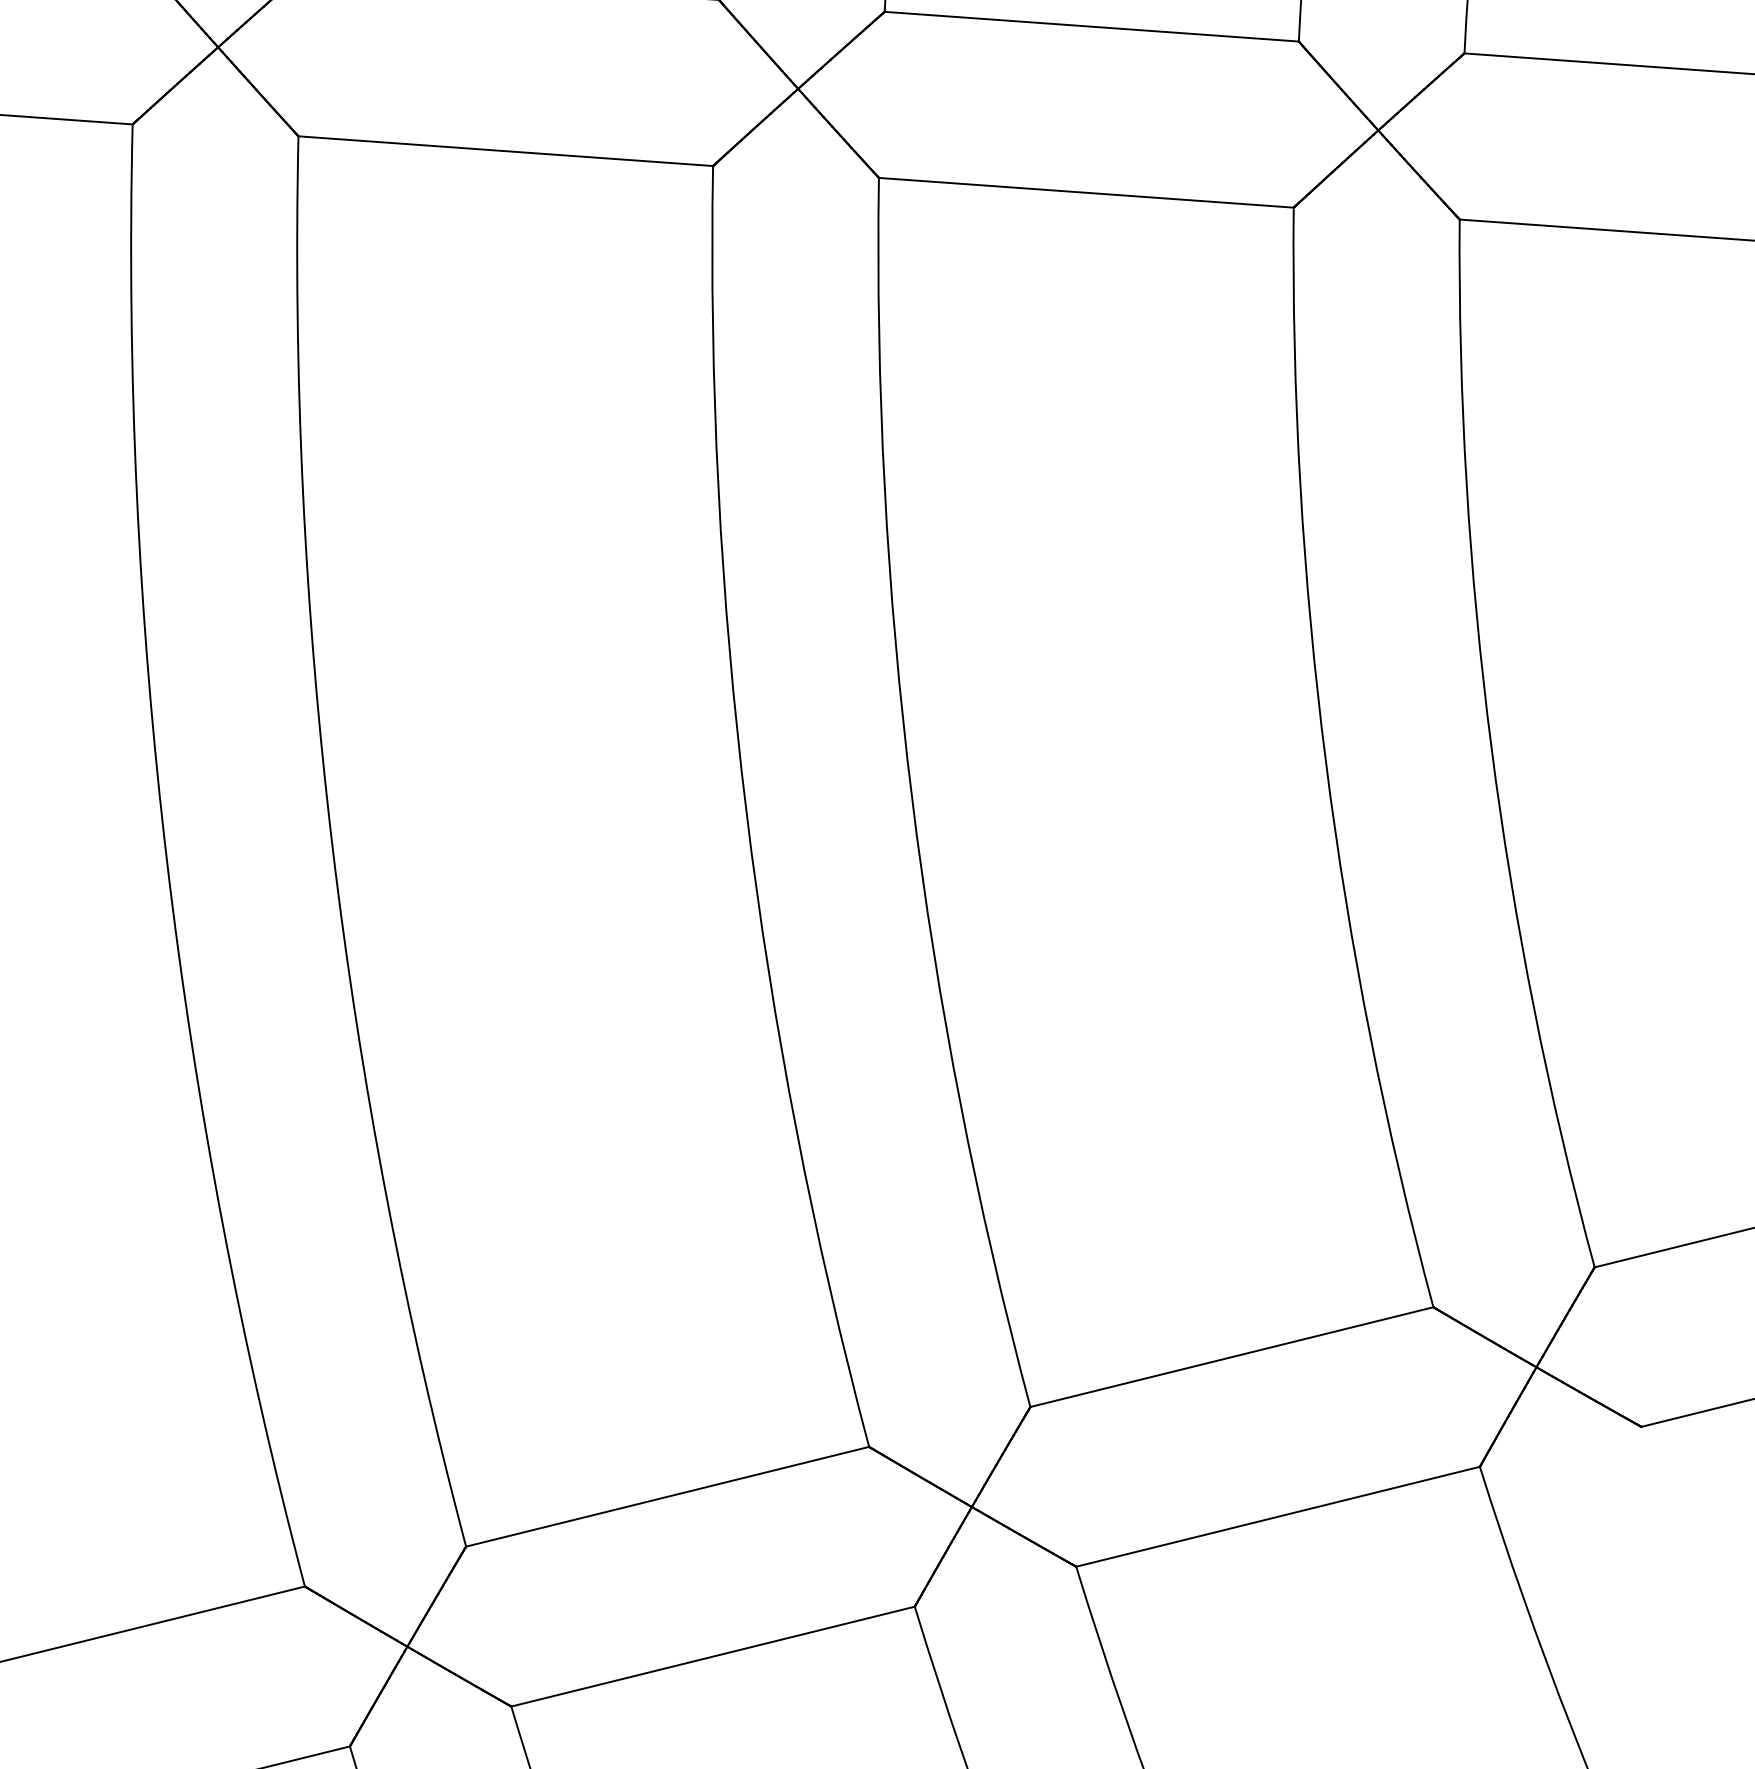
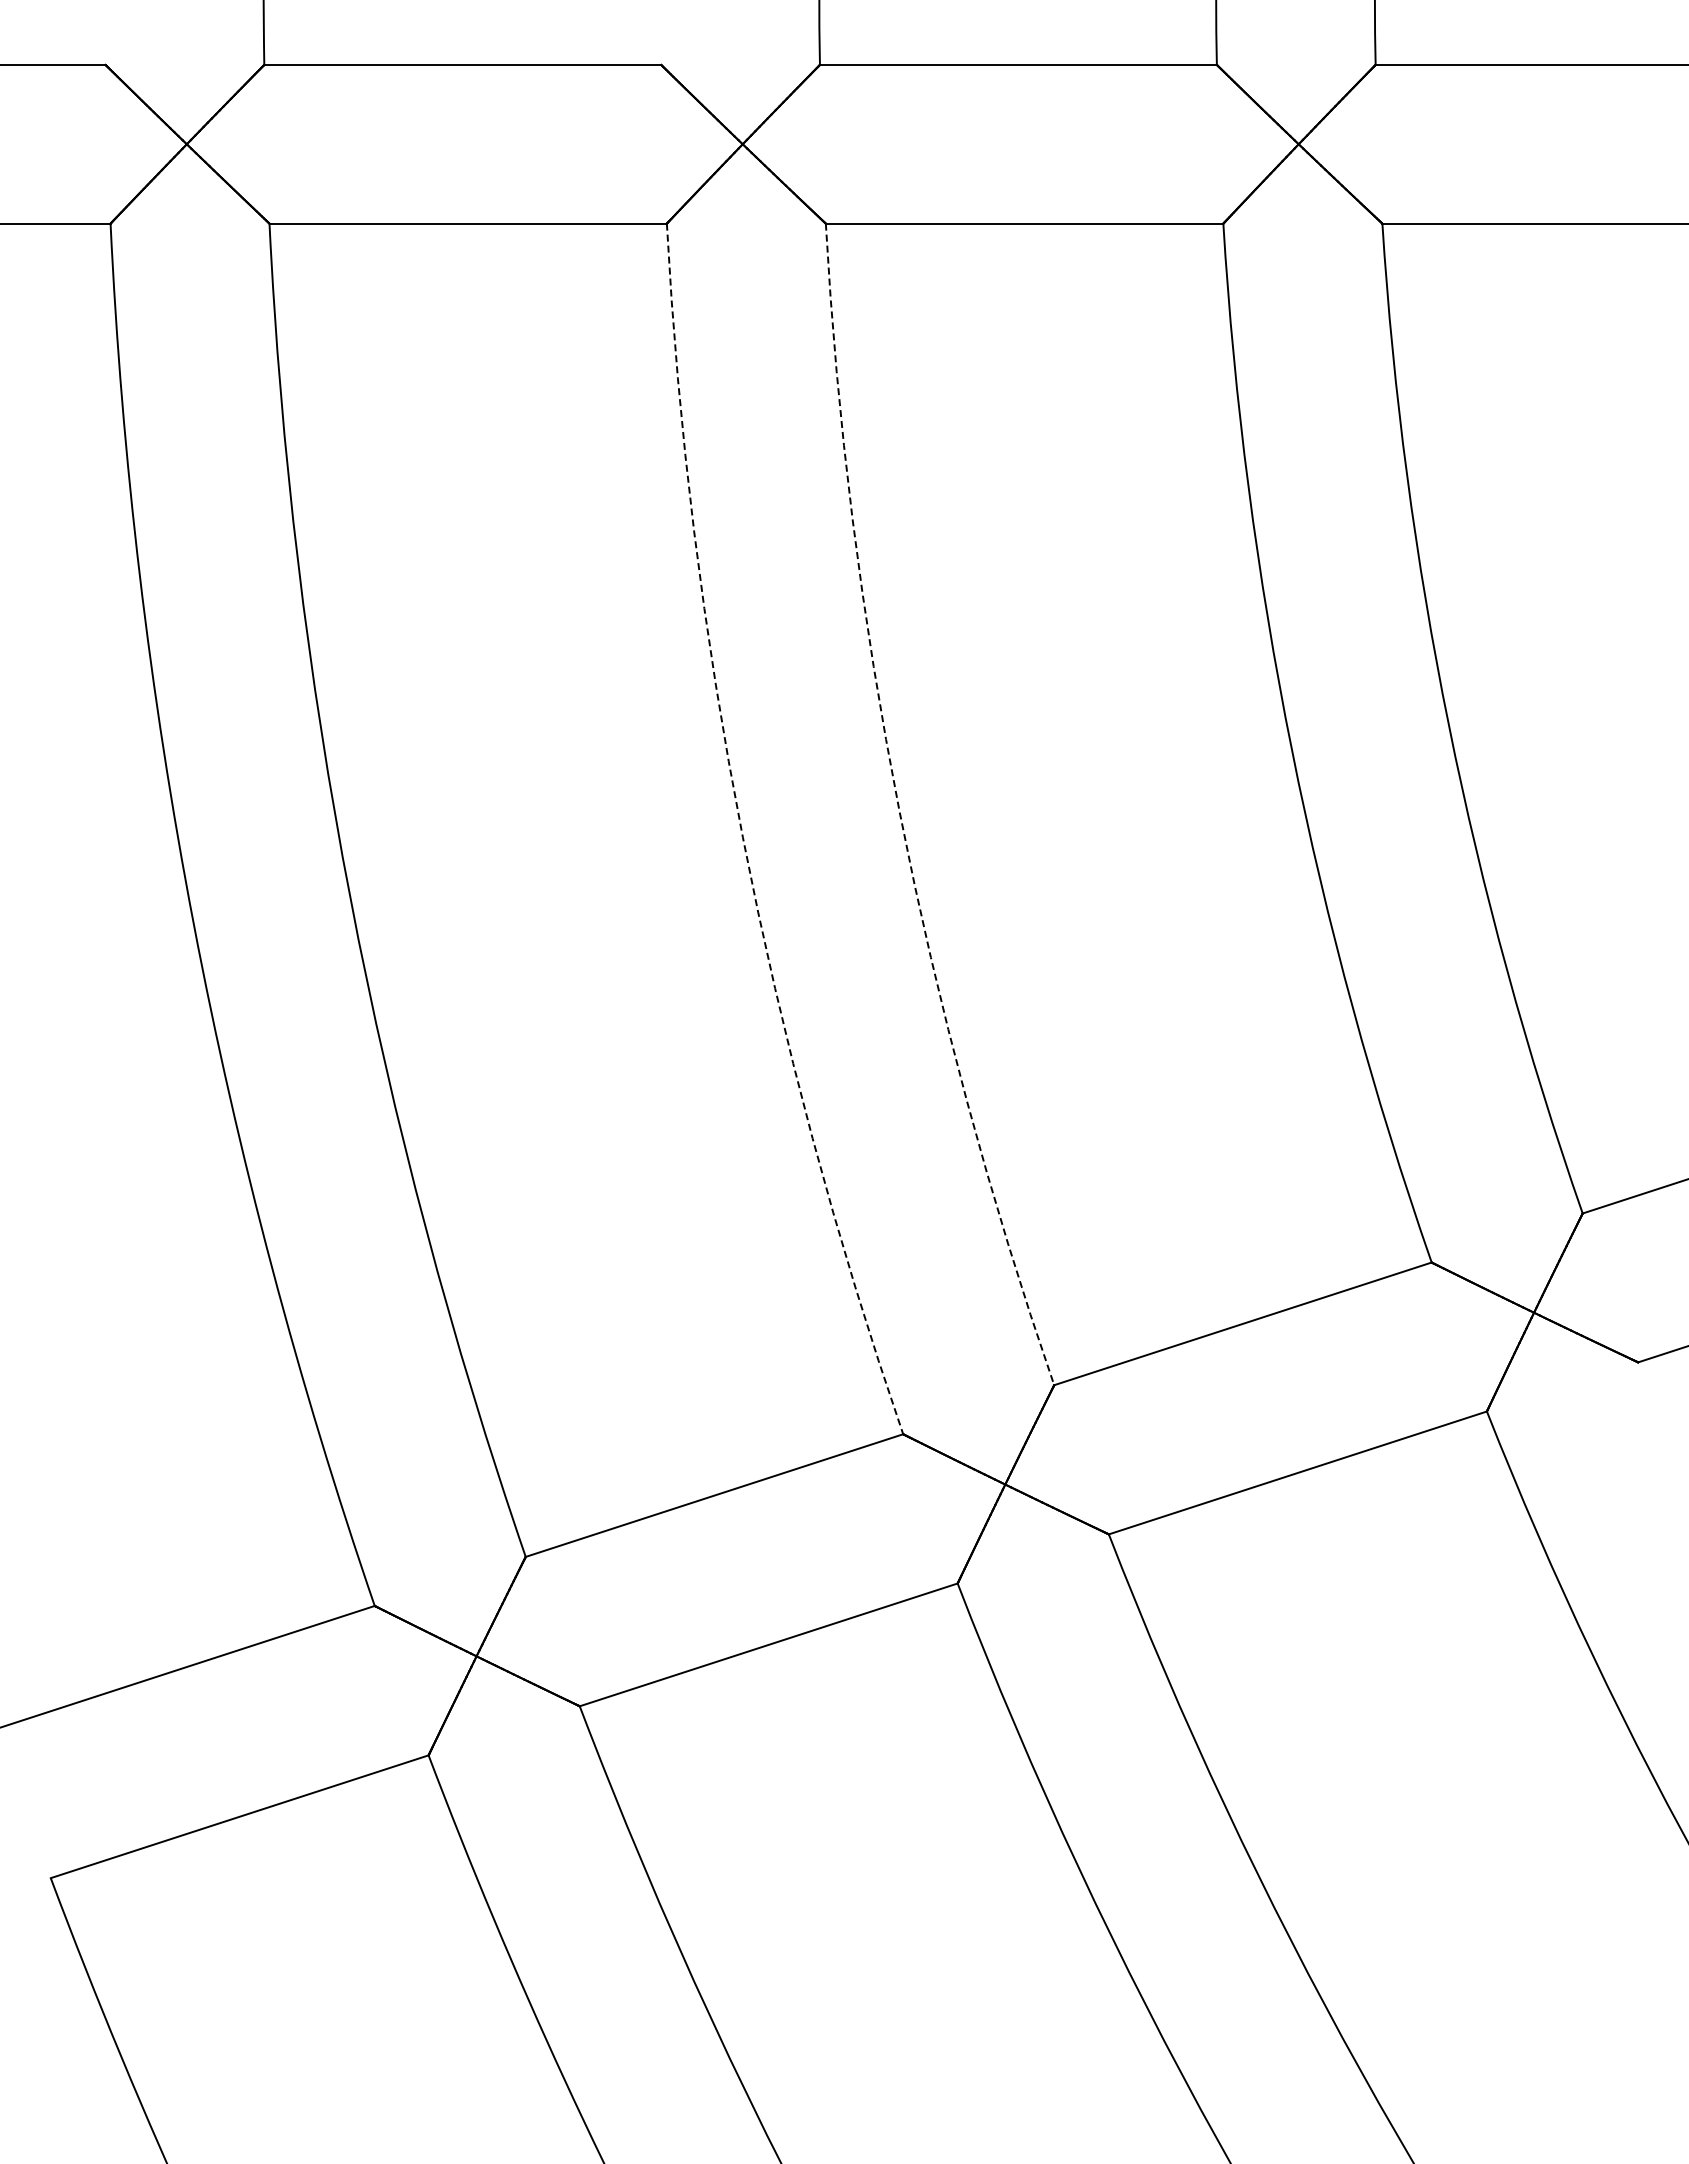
arc: (911, 797) -> (899, 812), solid -> dashed
arc: (746, 812) -> (742, 837), solid -> dashed

